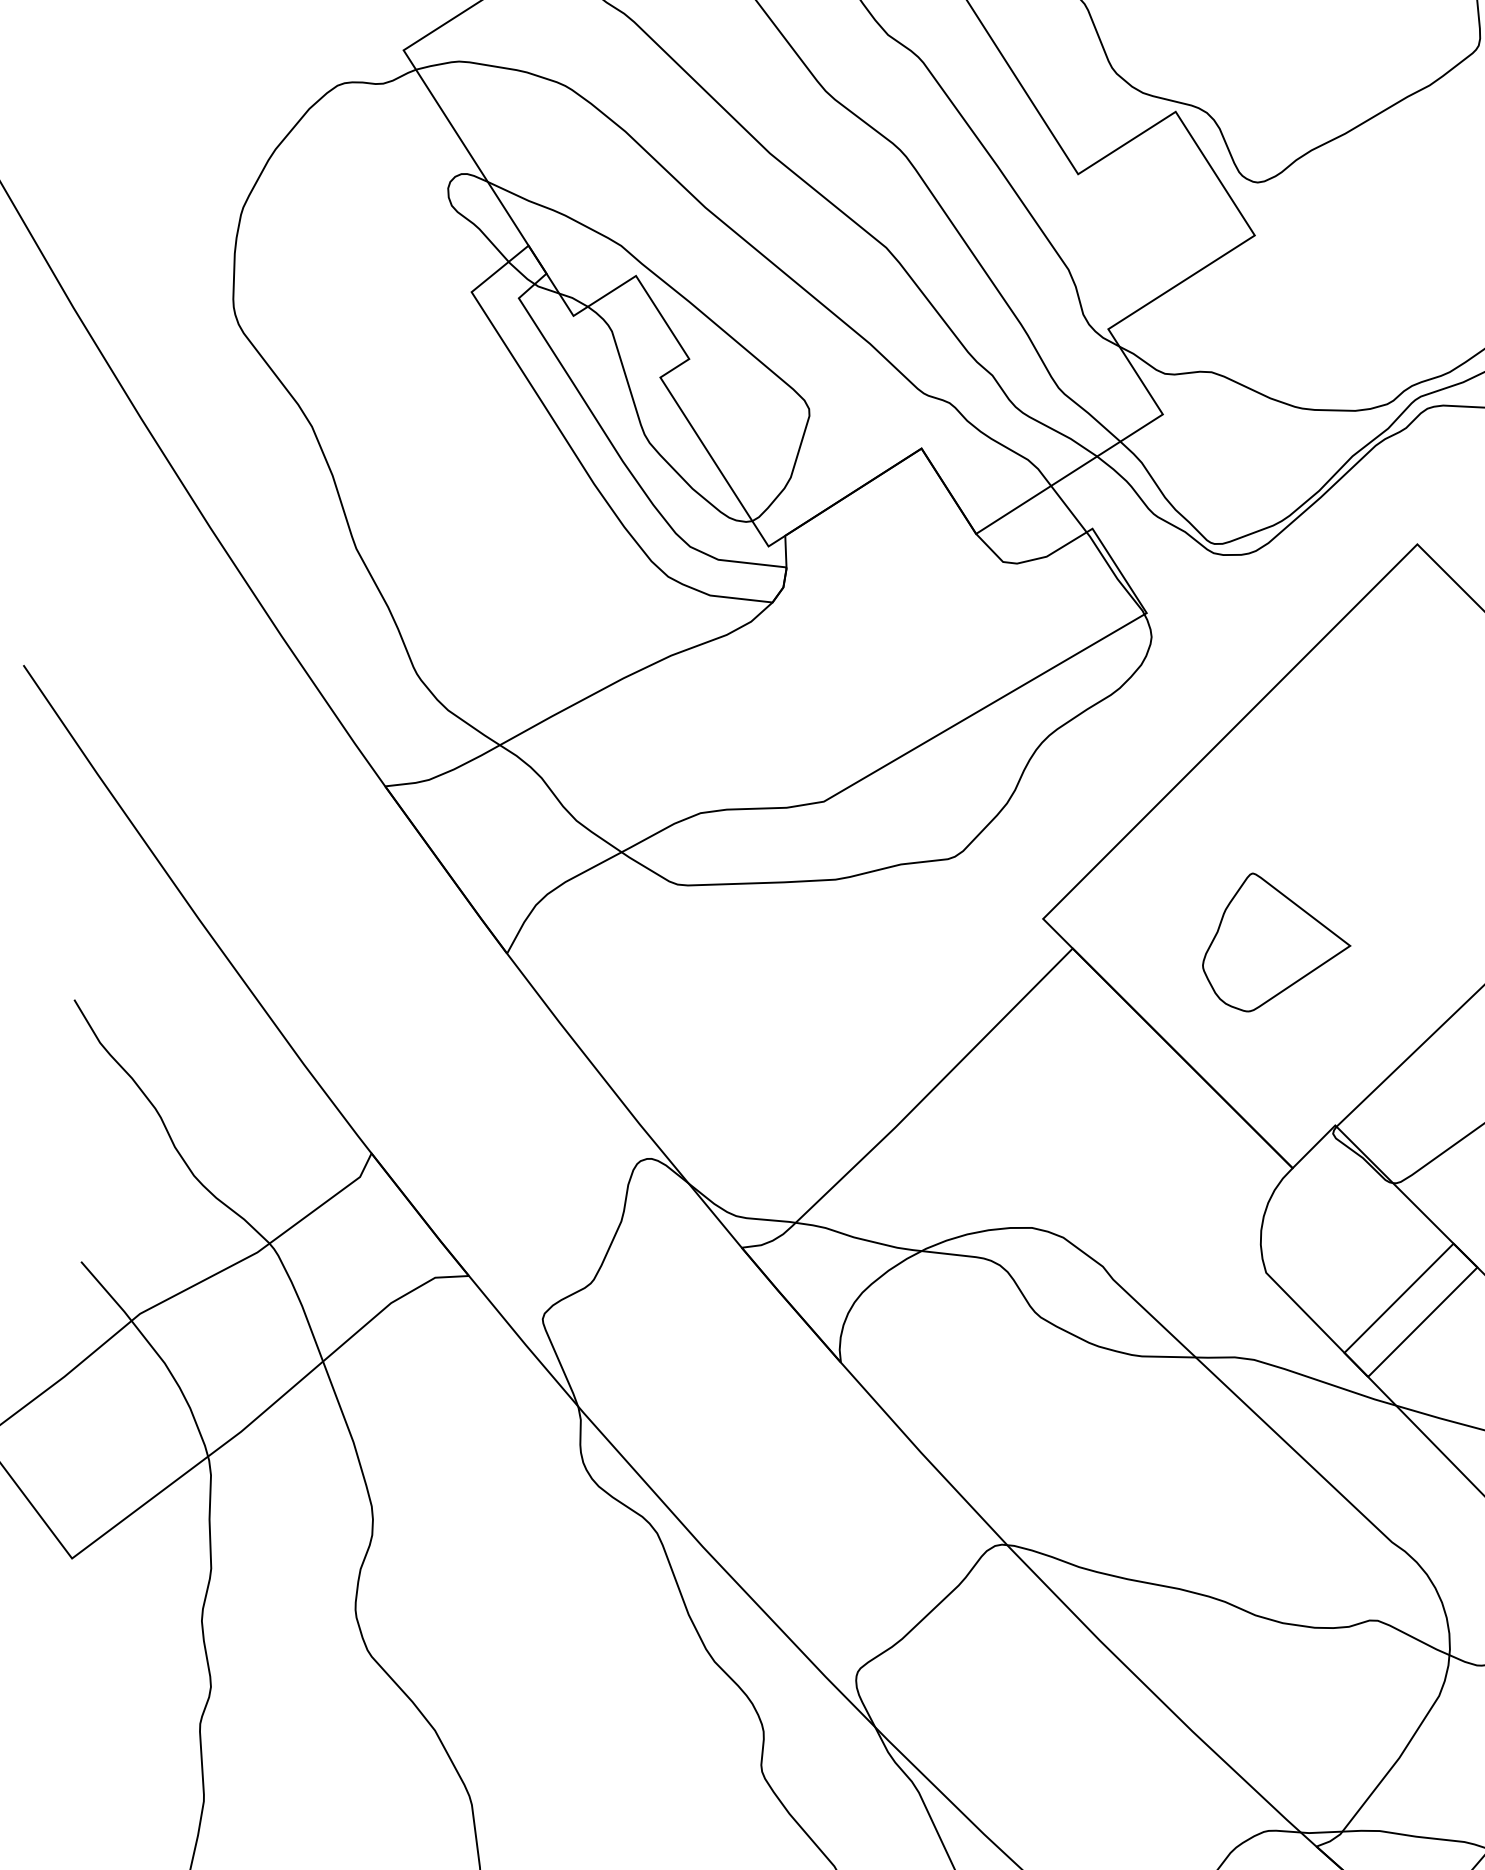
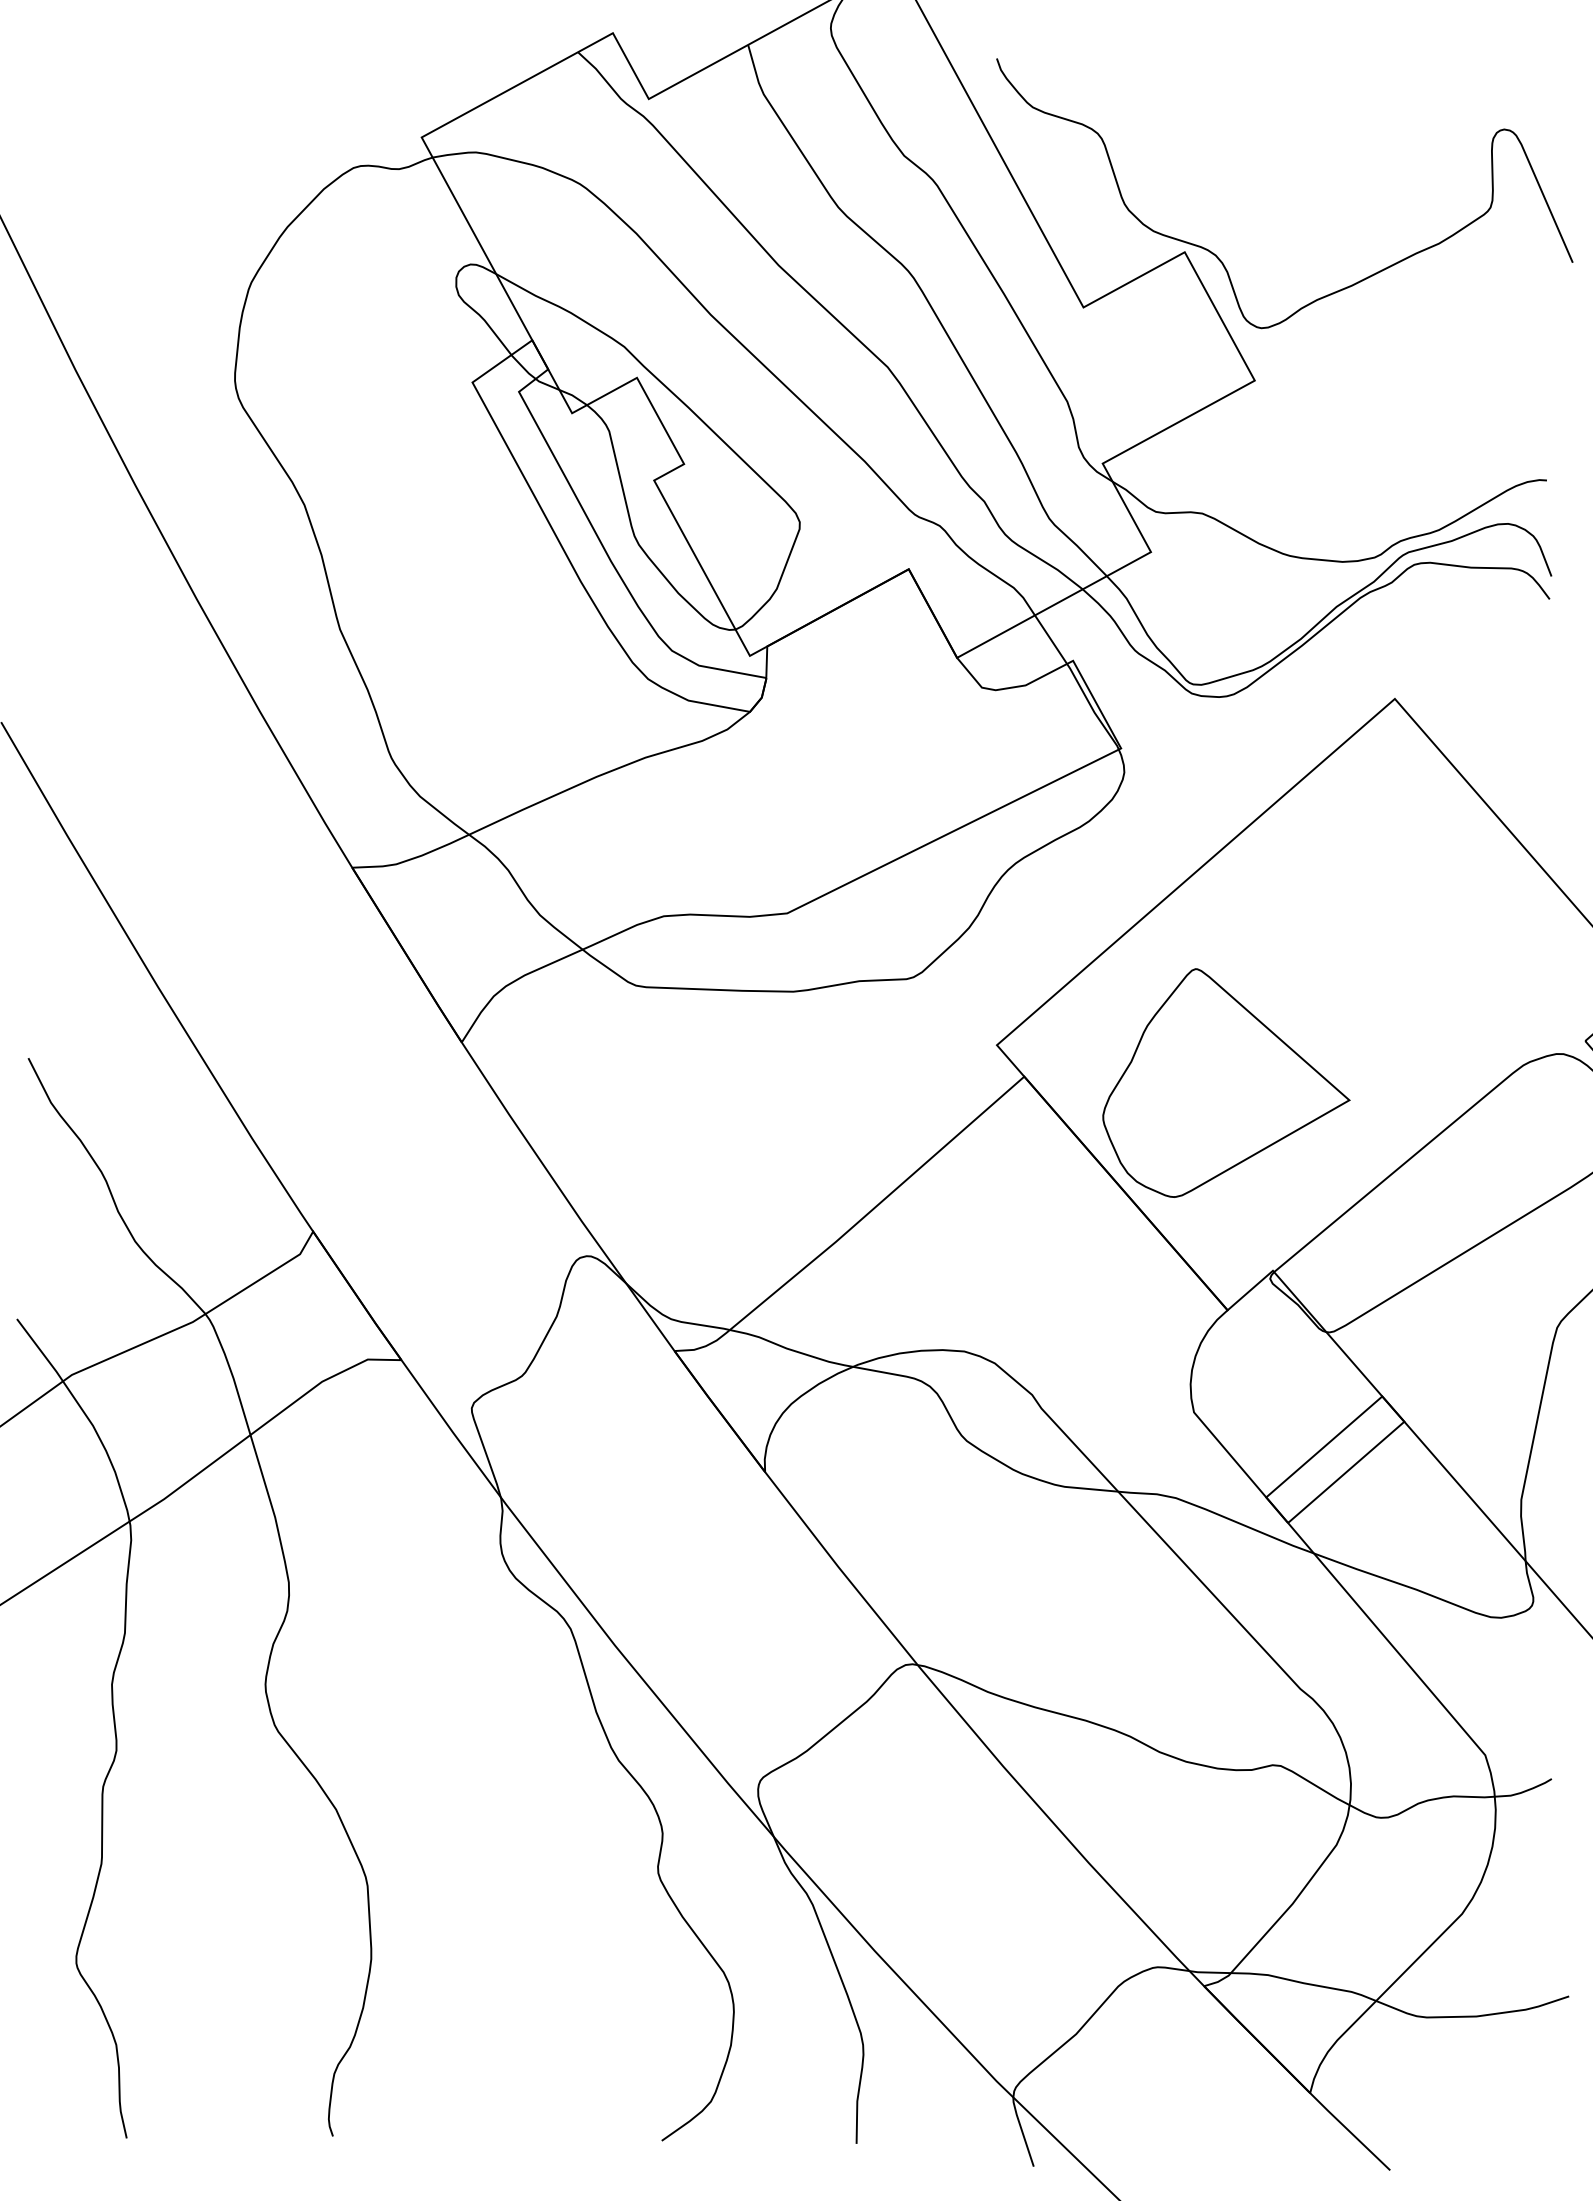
part: (1275, 940) -> (1226, 1082), size x1.67

